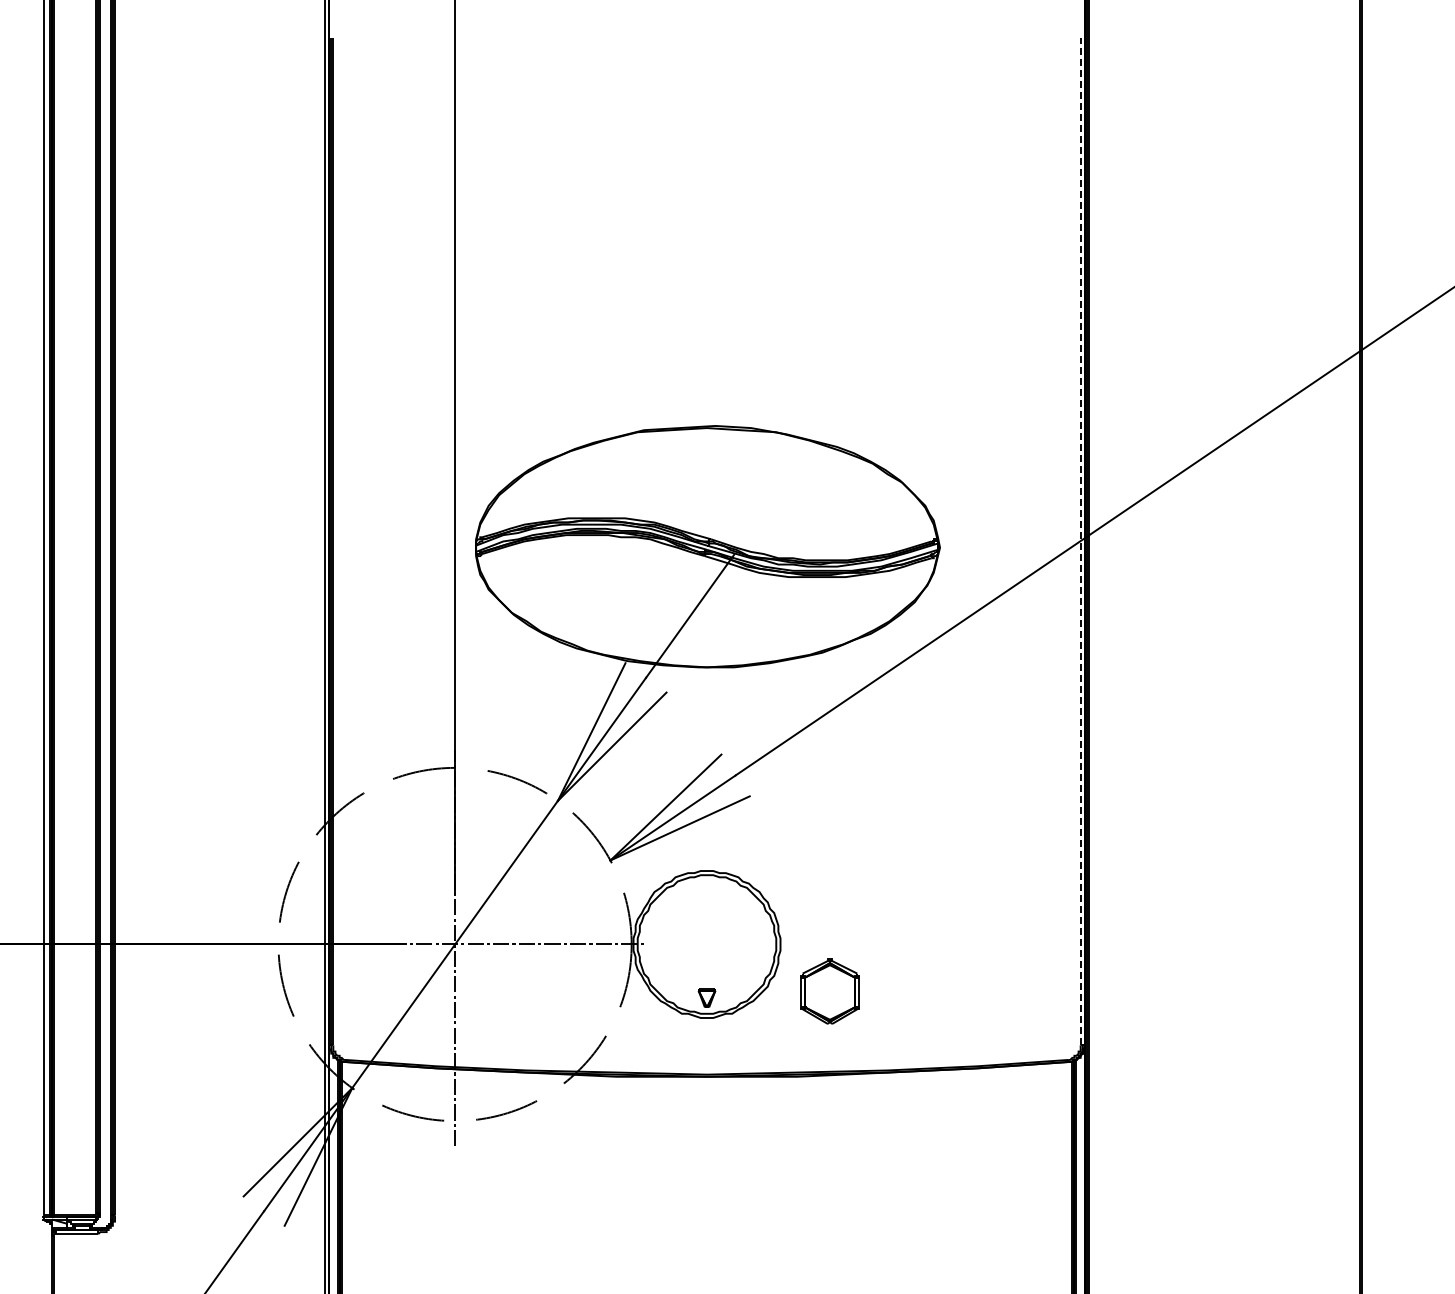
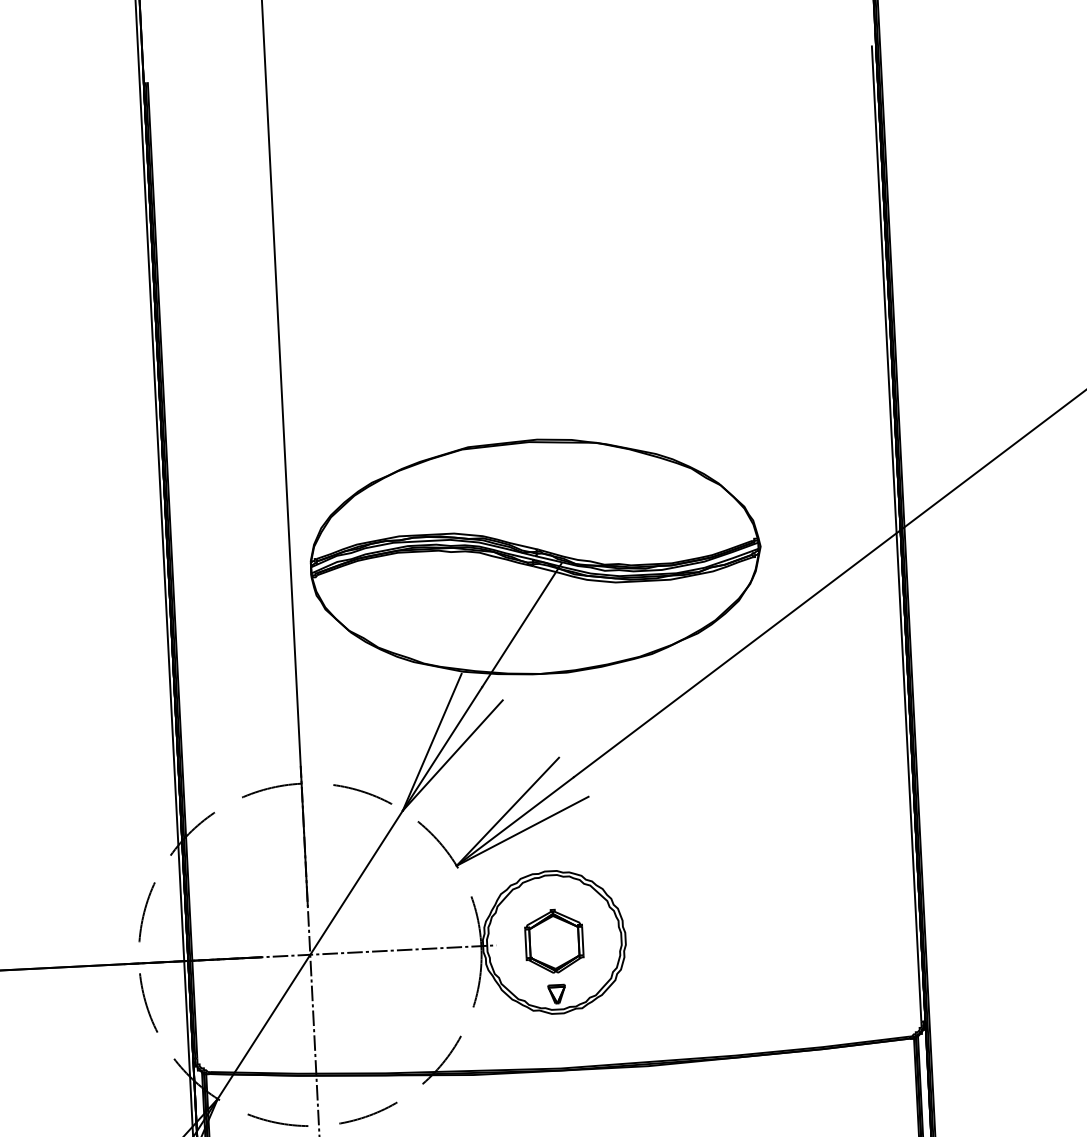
line: (1080, 541) -> (896, 533), dashed -> solid
part: (829, 991) -> (553, 941), moved

